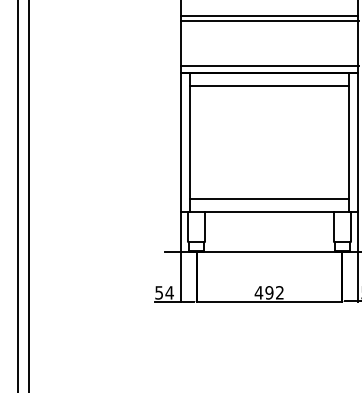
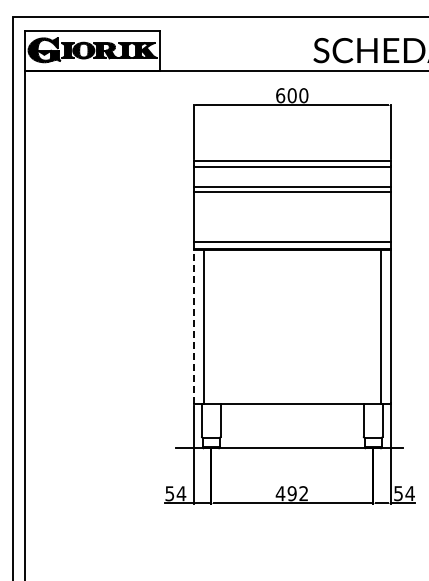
line: (268, 86) -> (291, 264), removed
line: (180, 142) -> (193, 326), solid -> dashed
line: (268, 198) -> (291, 389), removed

